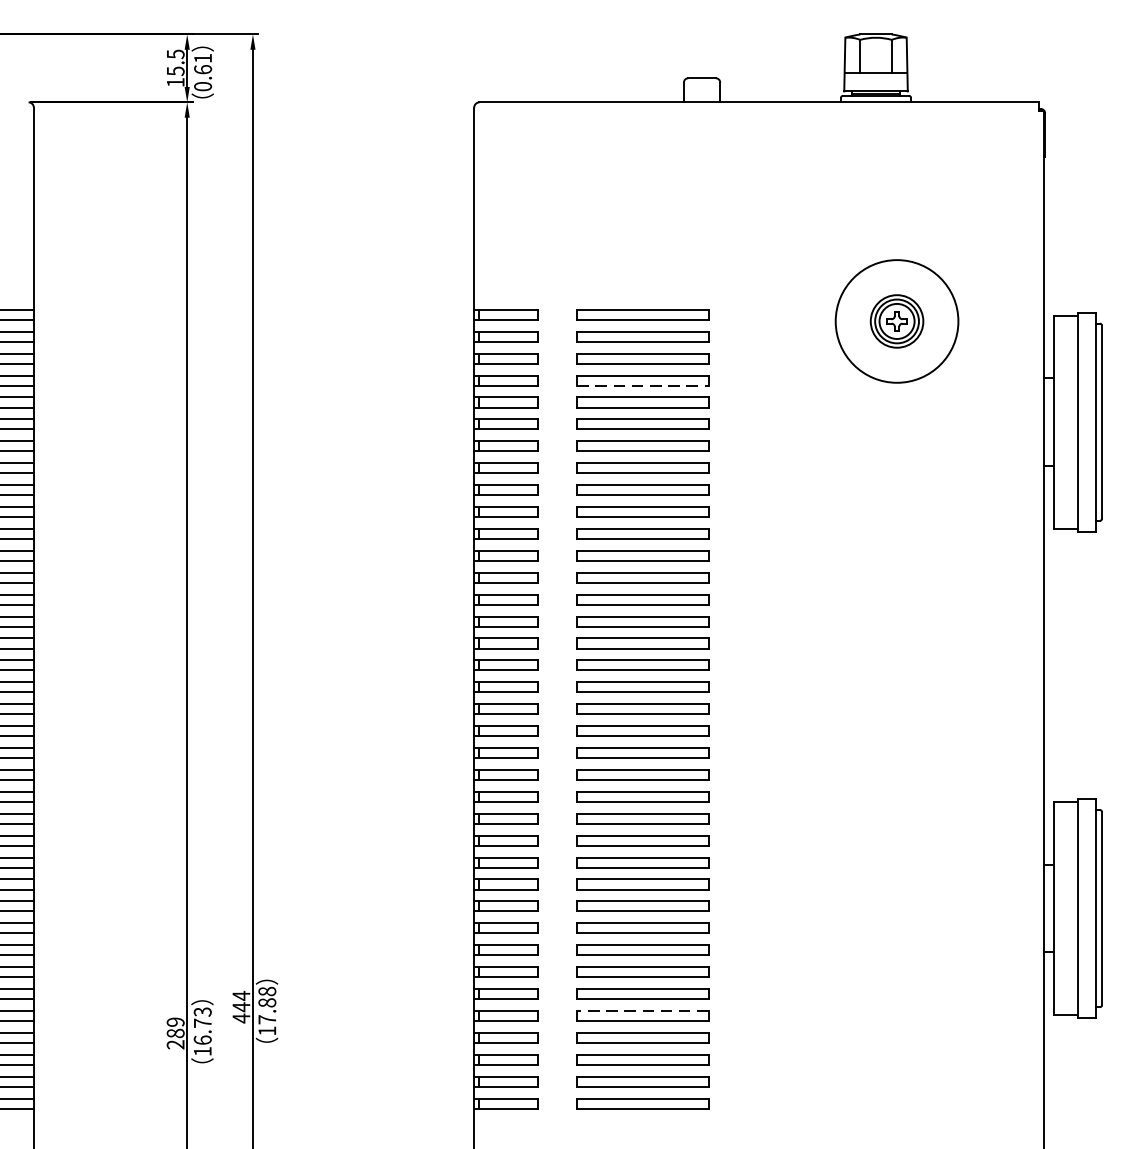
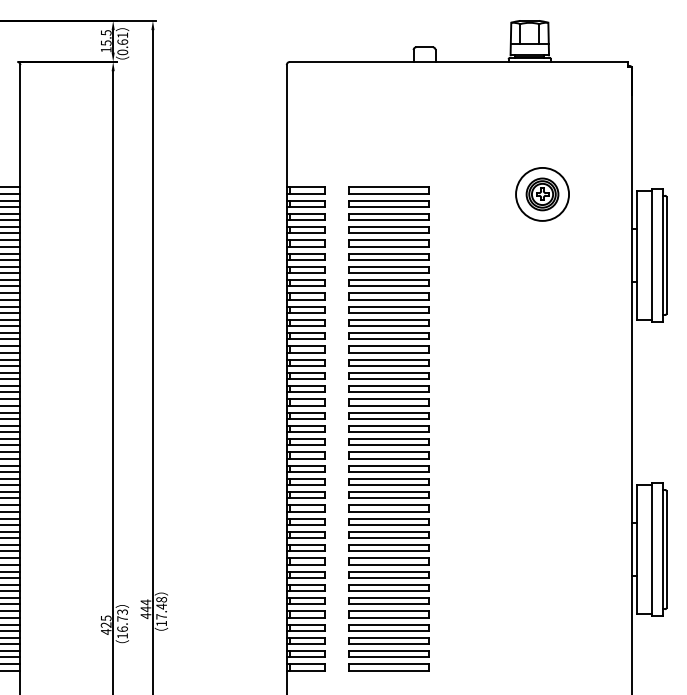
circle: (897, 319) -> (542, 193), size x0.71
line: (642, 386) -> (388, 233), dashed -> solid
text: (267, 1002) -> (161, 606), 17.88 -> 17.48
line: (642, 1010) -> (388, 611), dashed -> solid
text: (174, 1032) -> (105, 624), 289 -> 425

